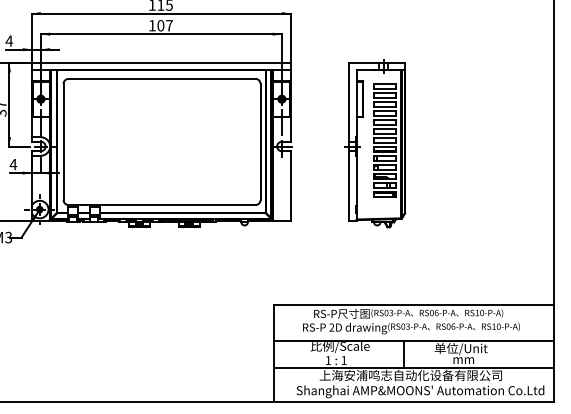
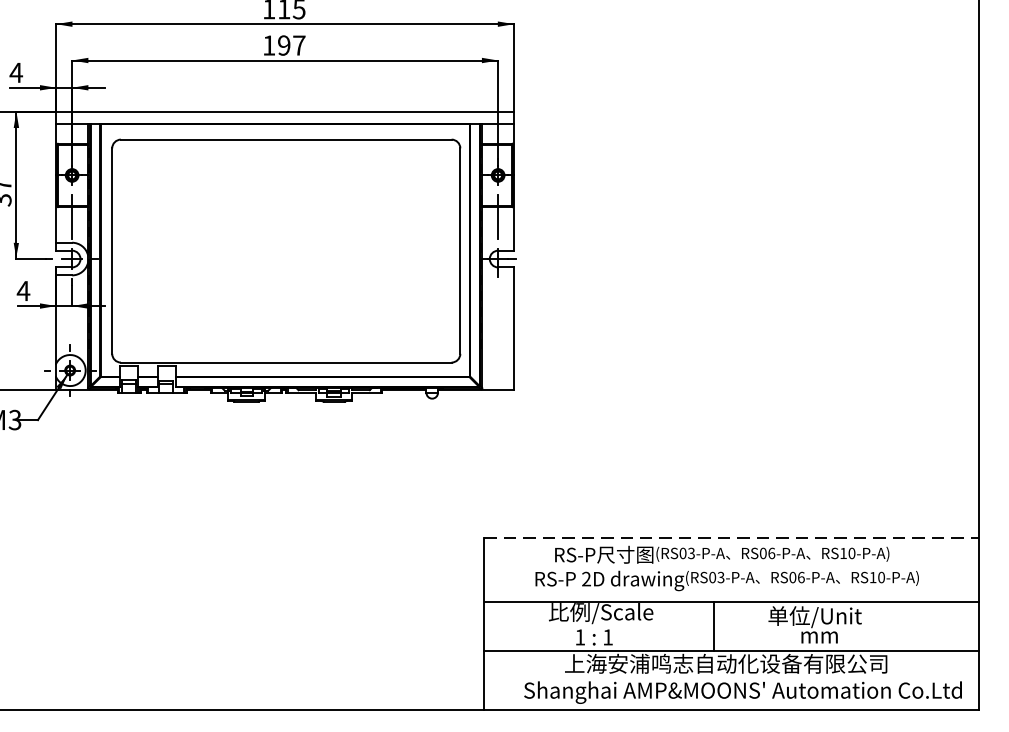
text: (160, 25) -> (283, 45), 107 -> 197
part: (375, 143) -> (663, 253), removed
line: (414, 304) -> (732, 538), solid -> dashed

